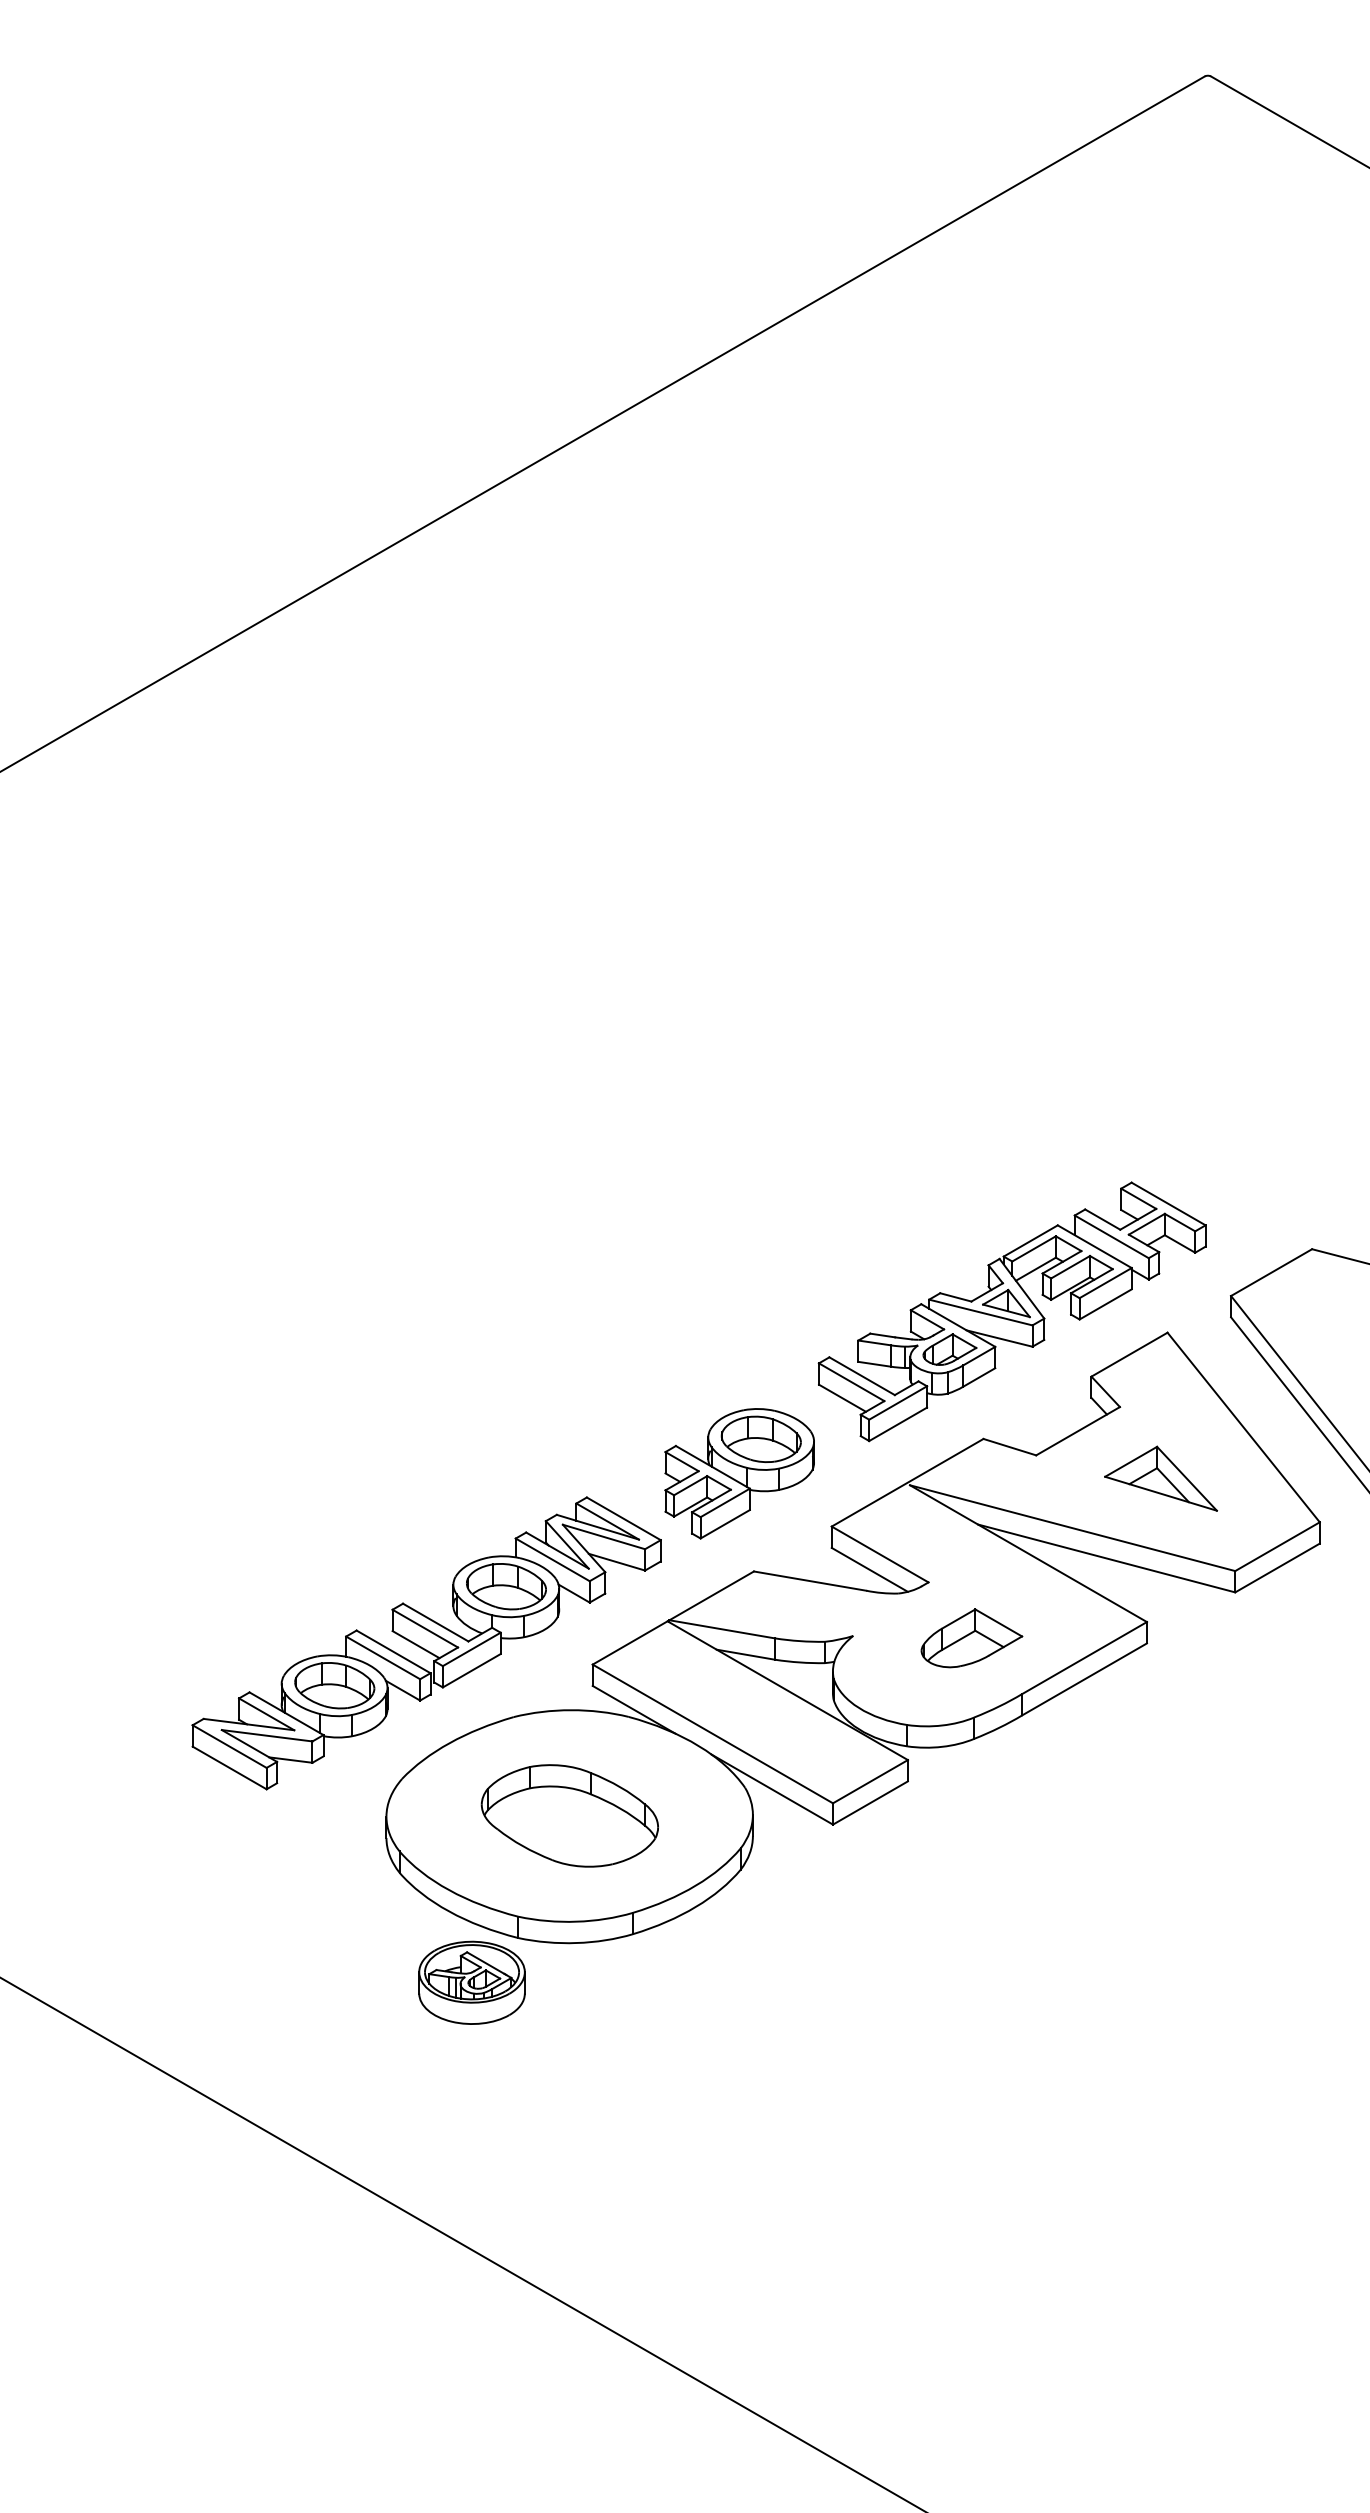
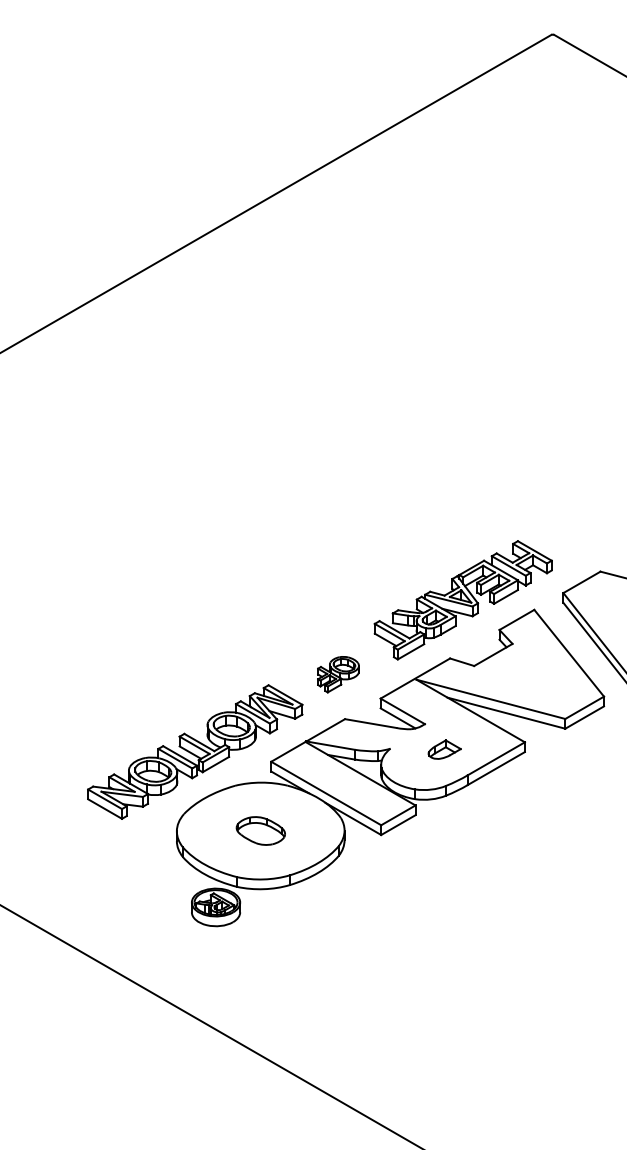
part: (739, 1473) -> (338, 674), size x0.6
part: (1159, 1478) -> (530, 676), removed
part: (971, 1637) -> (444, 749), size x0.7
part: (569, 1814) -> (260, 830), size x0.6

